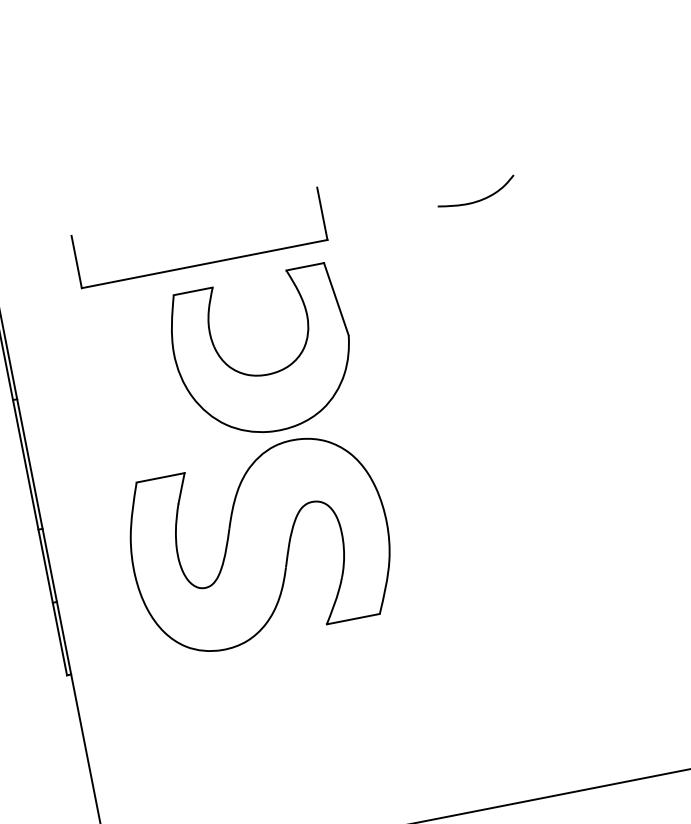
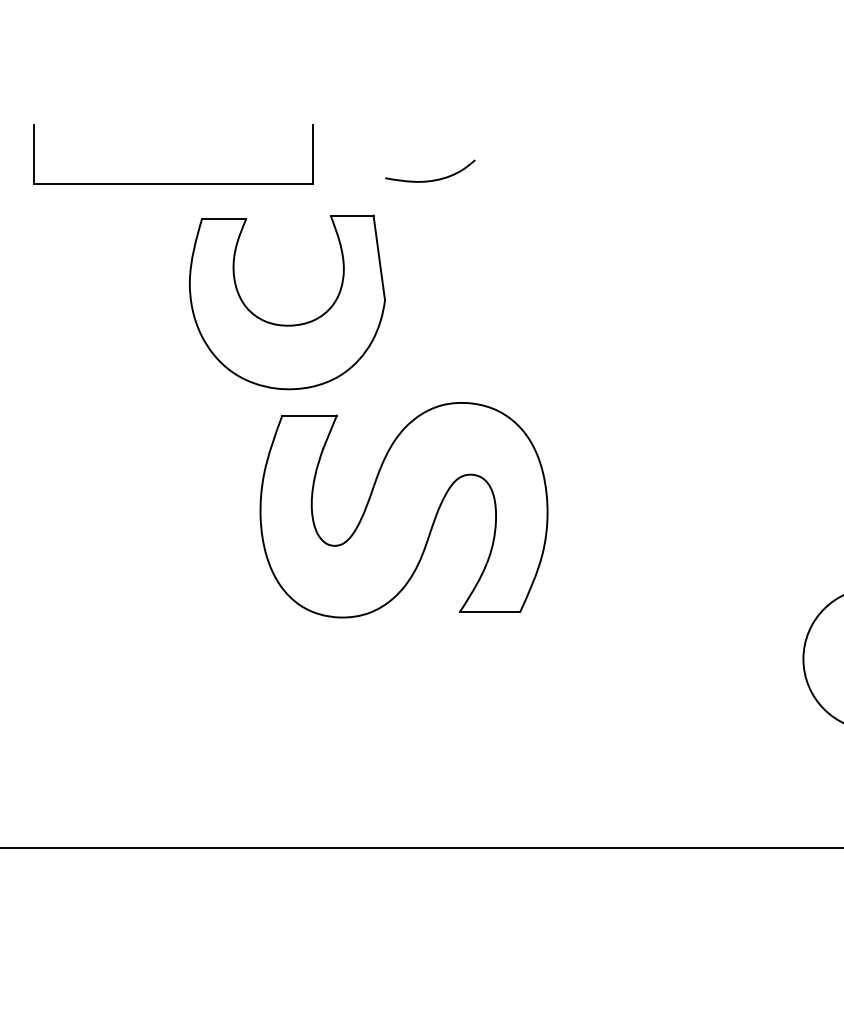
curve: (480, 199) -> (433, 179), moved
part: (204, 263) -> (173, 183), moved
part: (267, 373) -> (287, 324), moved
part: (259, 544) -> (403, 510), moved

